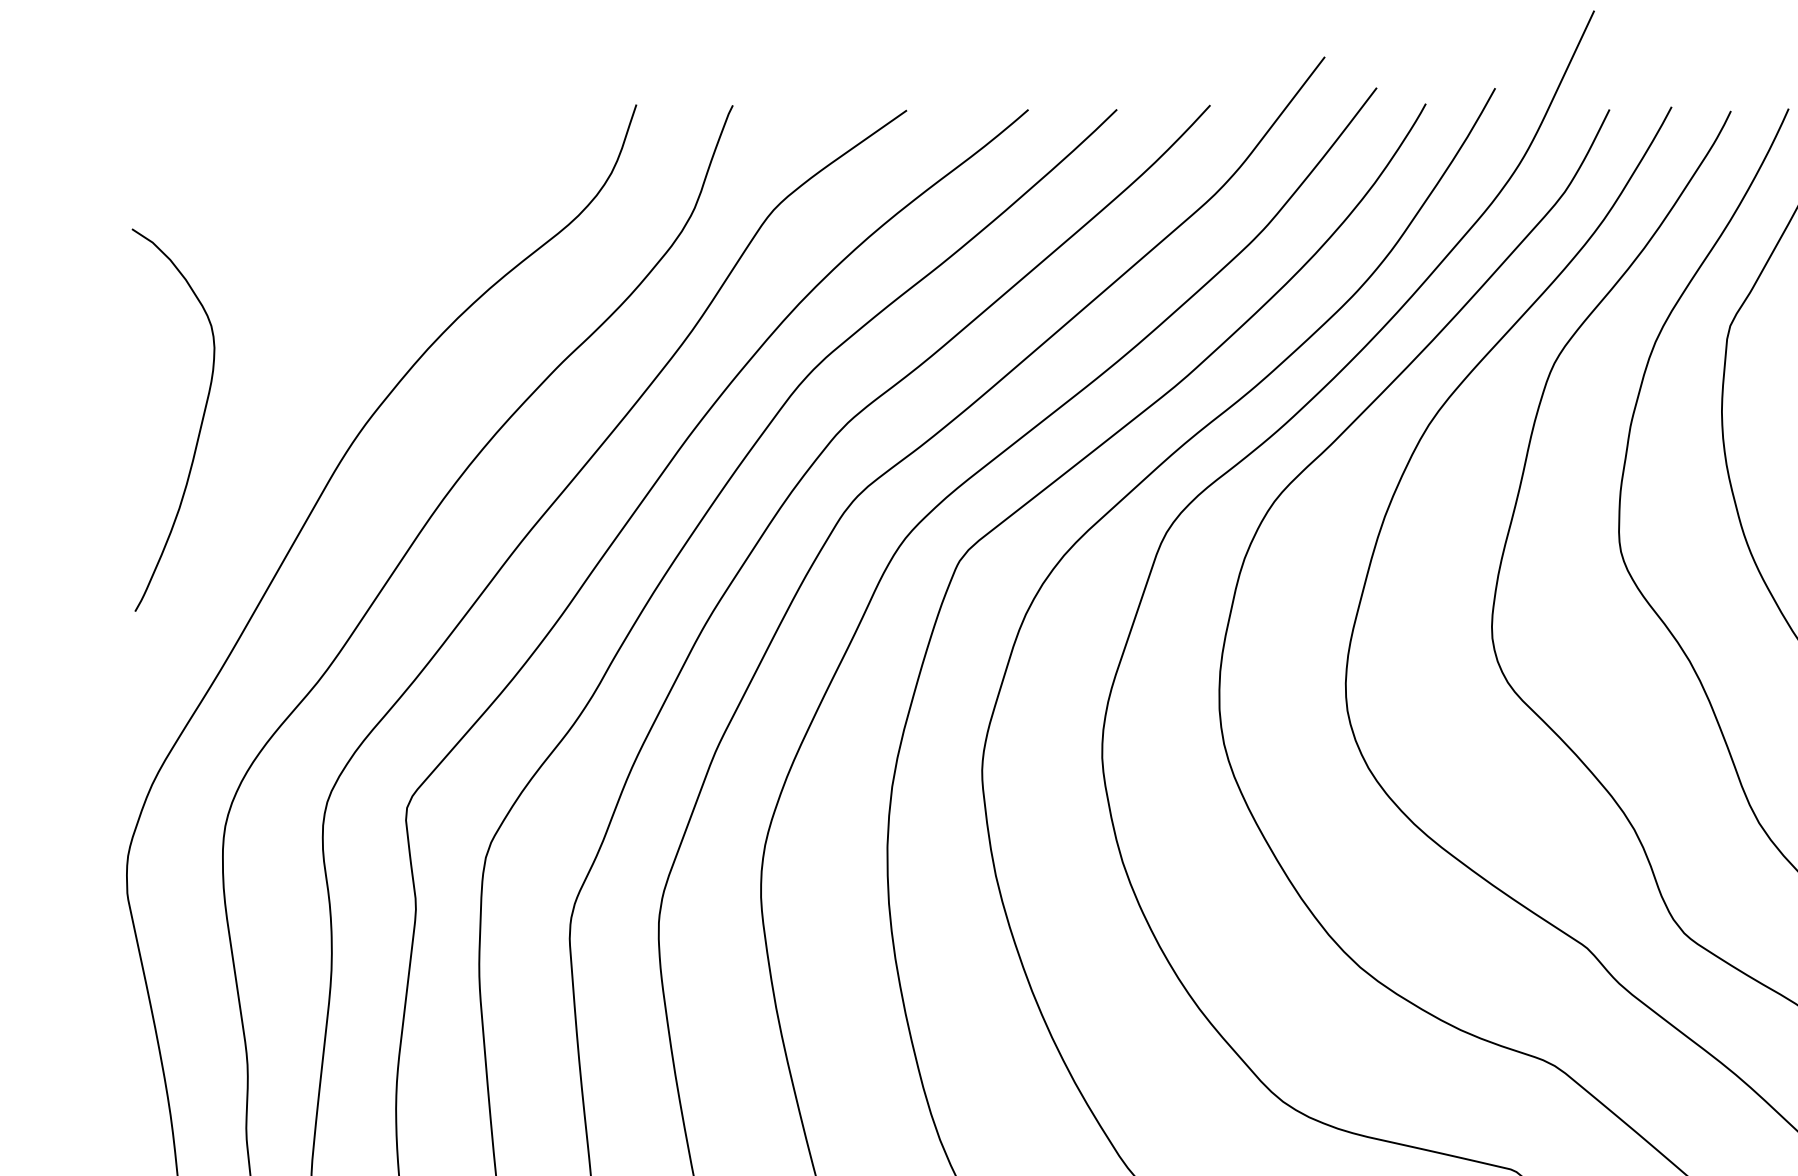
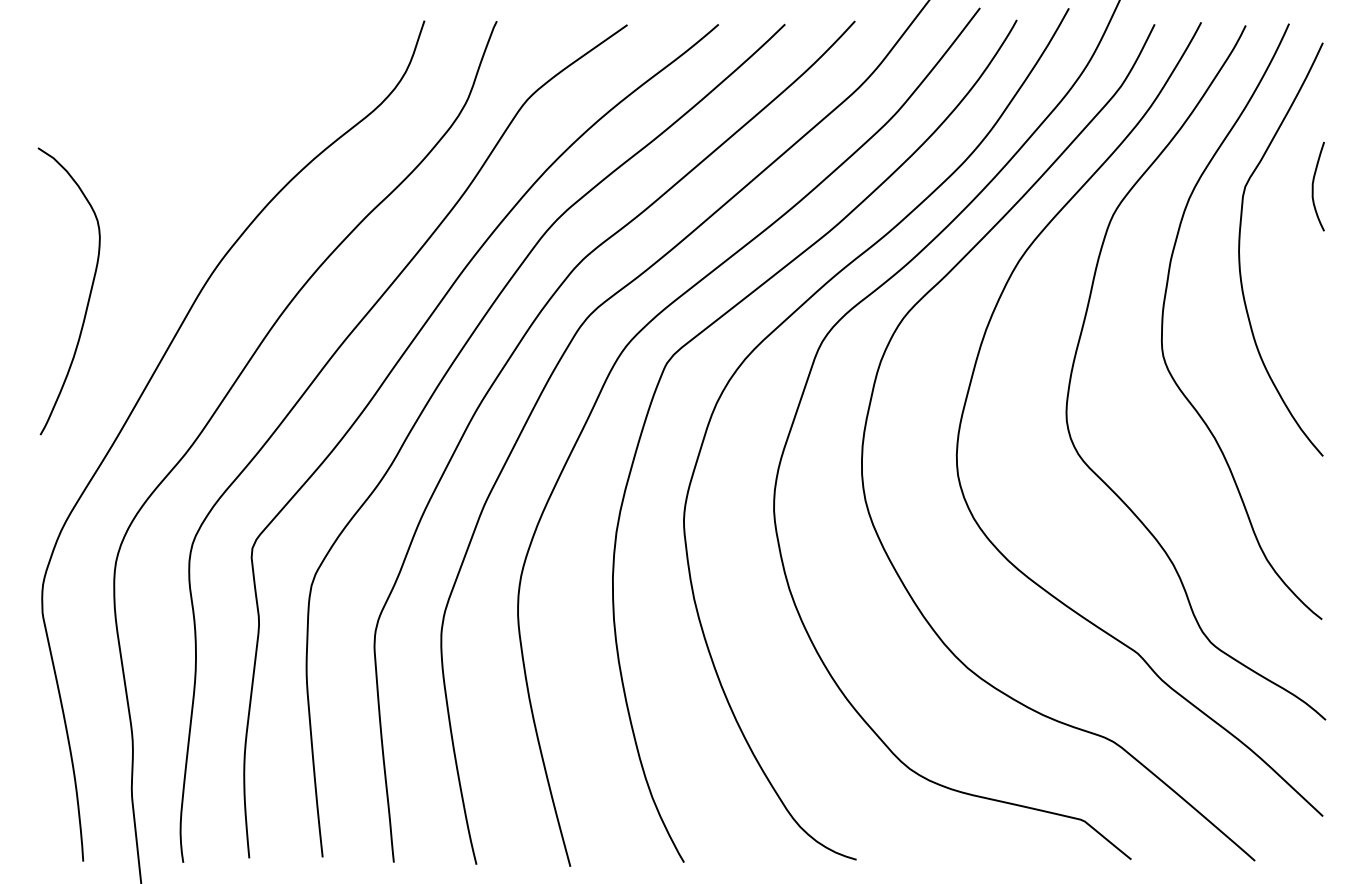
curve: (199, 426) -> (88, 296), moved

